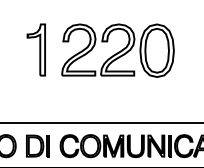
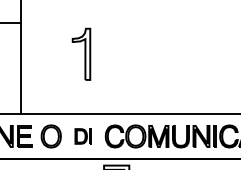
part: (36, 49) -> (81, 53), moved
part: (117, 50) -> (162, 40), removed
part: (38, 146) -> (83, 136), size x0.7

